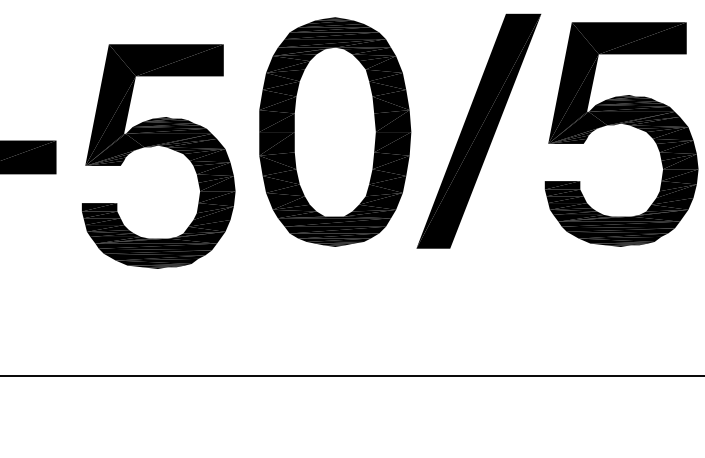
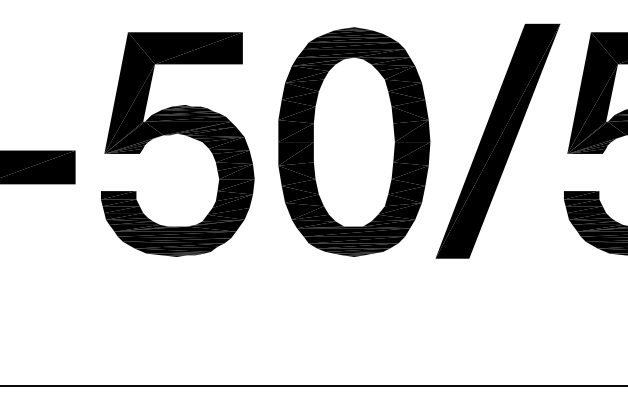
part: (160, 146) -> (179, 134), moved

